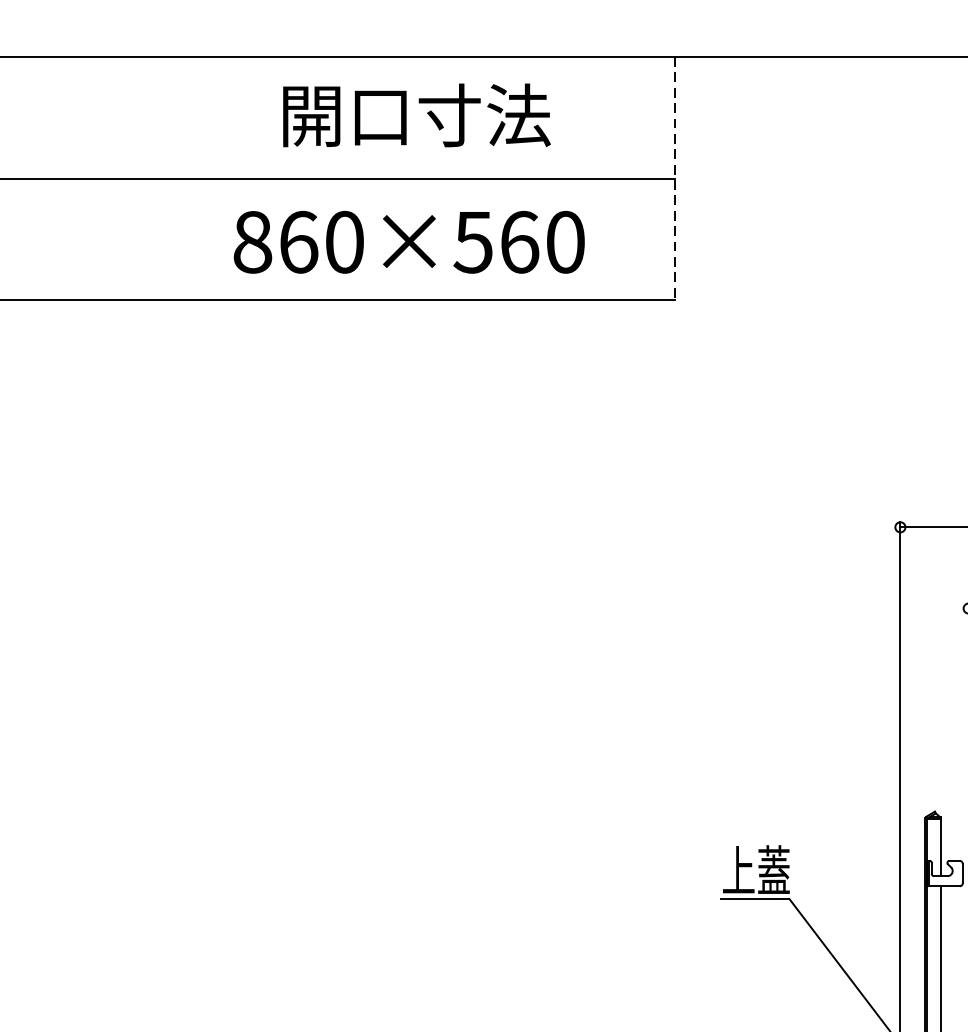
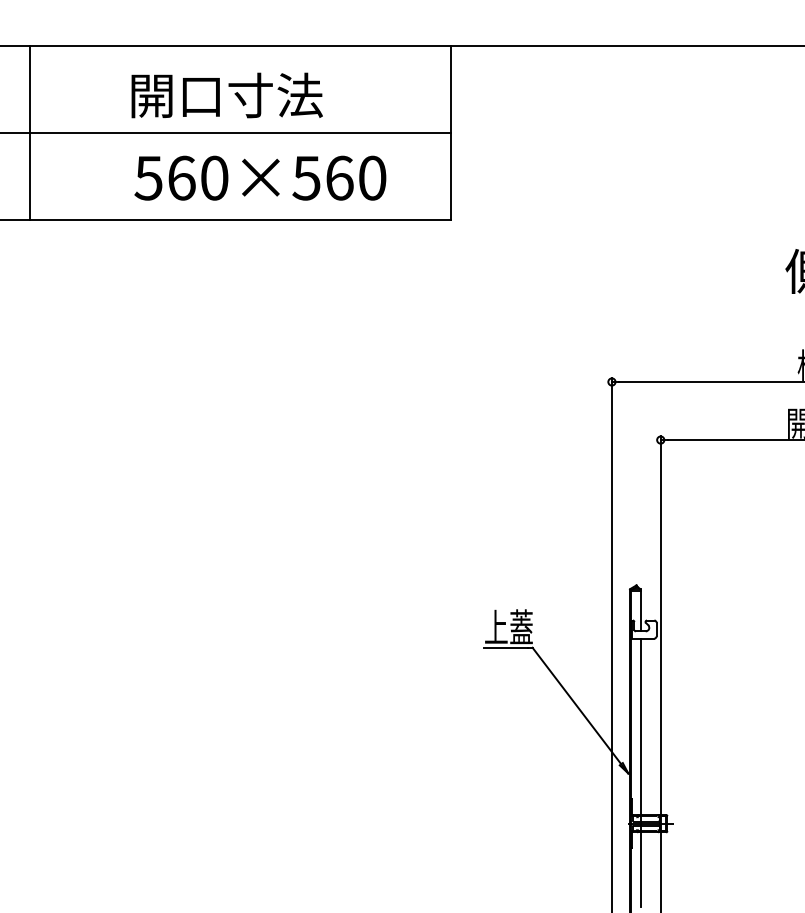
text: (415, 115) -> (226, 95), moved
line: (87, 178) -> (30, 132), added
line: (676, 178) -> (451, 132), dashed -> solid
text: (252, 241) -> (148, 177), 860×560 -> 560×560

